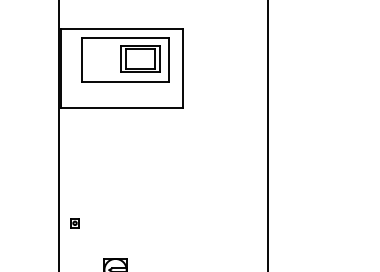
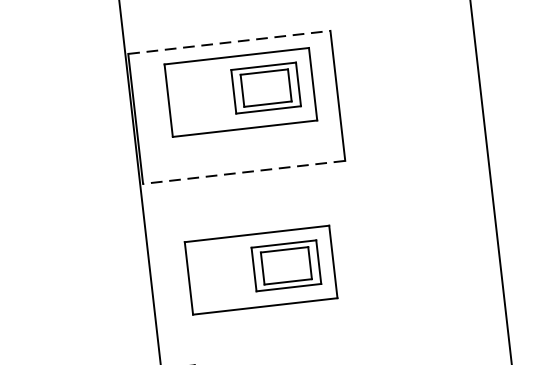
line: (121, 29) -> (228, 42), solid -> dashed
line: (121, 107) -> (243, 172), solid -> dashed
part: (125, 166) -> (261, 269), added

